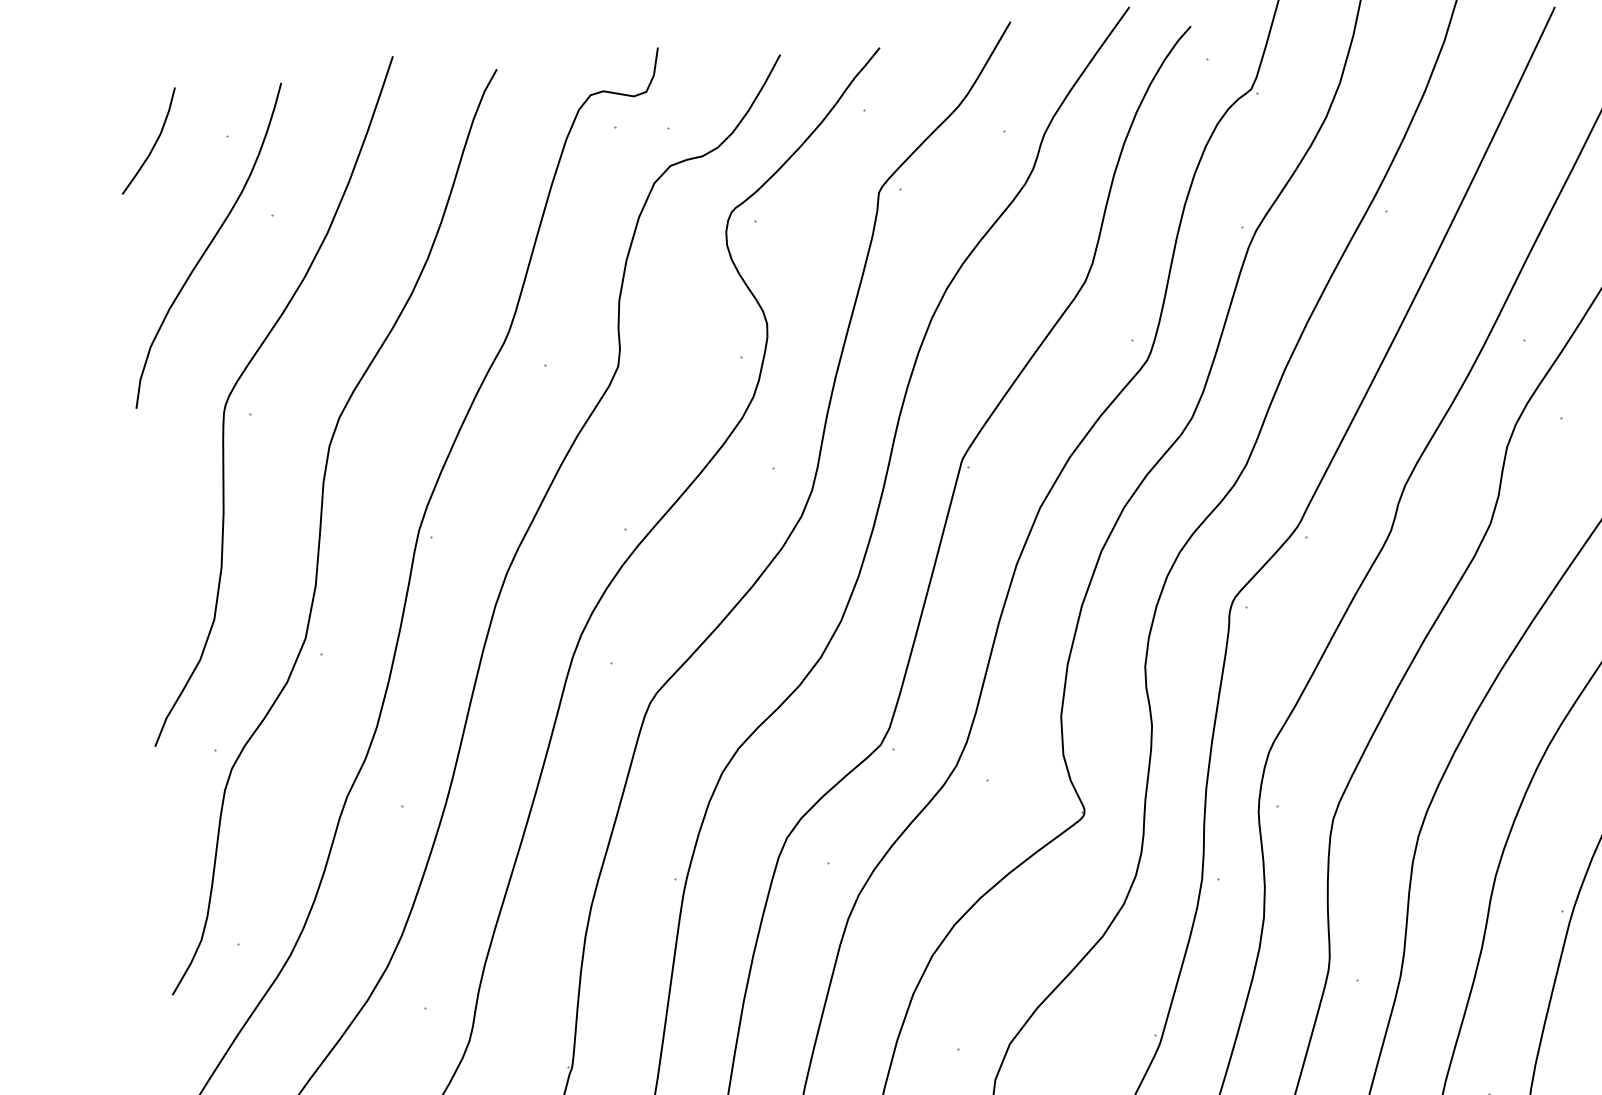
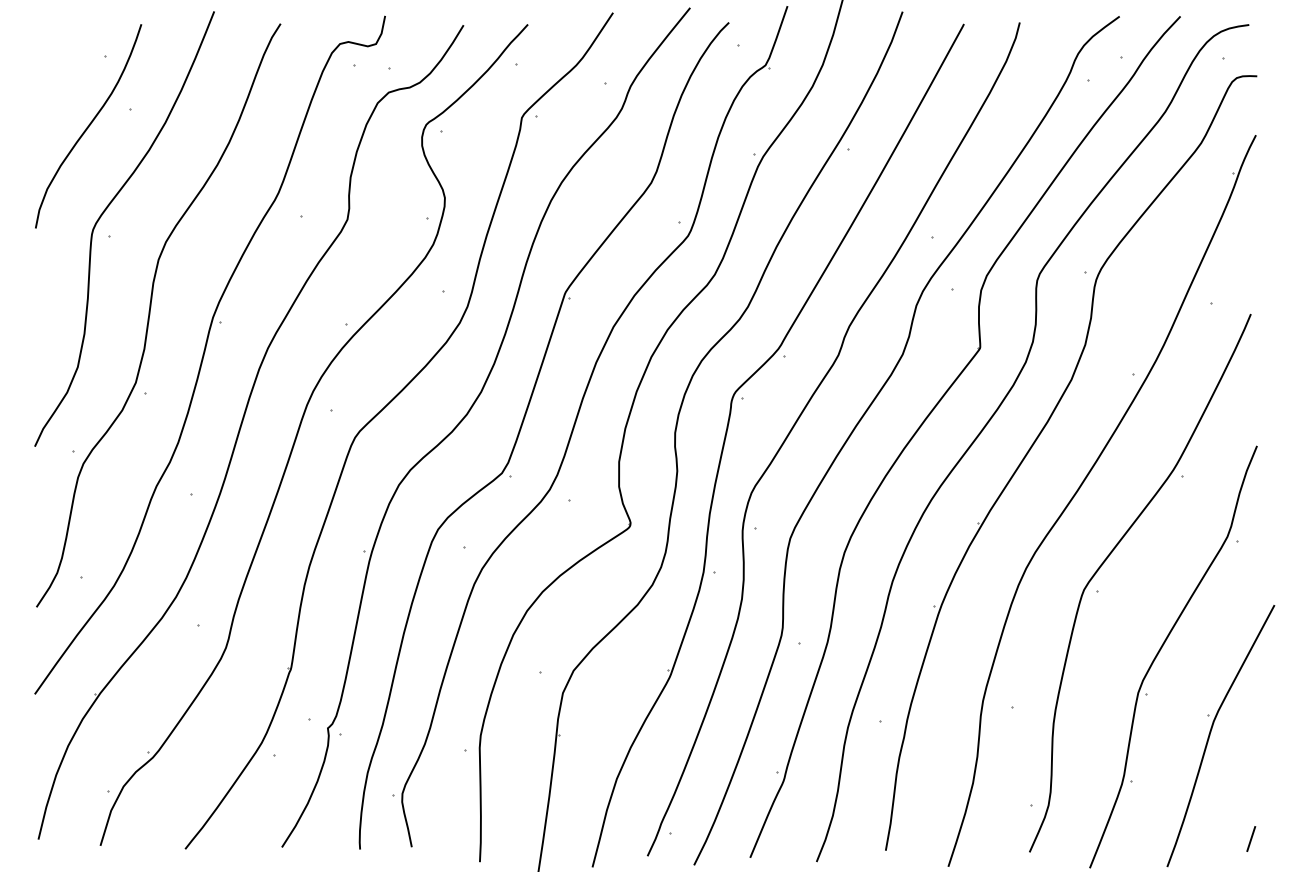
curve: (154, 142) -> (57, 57), removed

